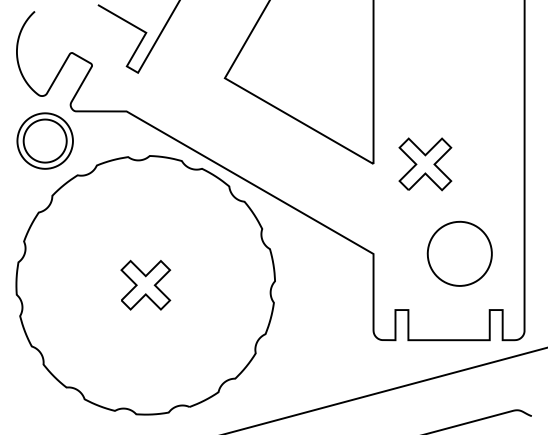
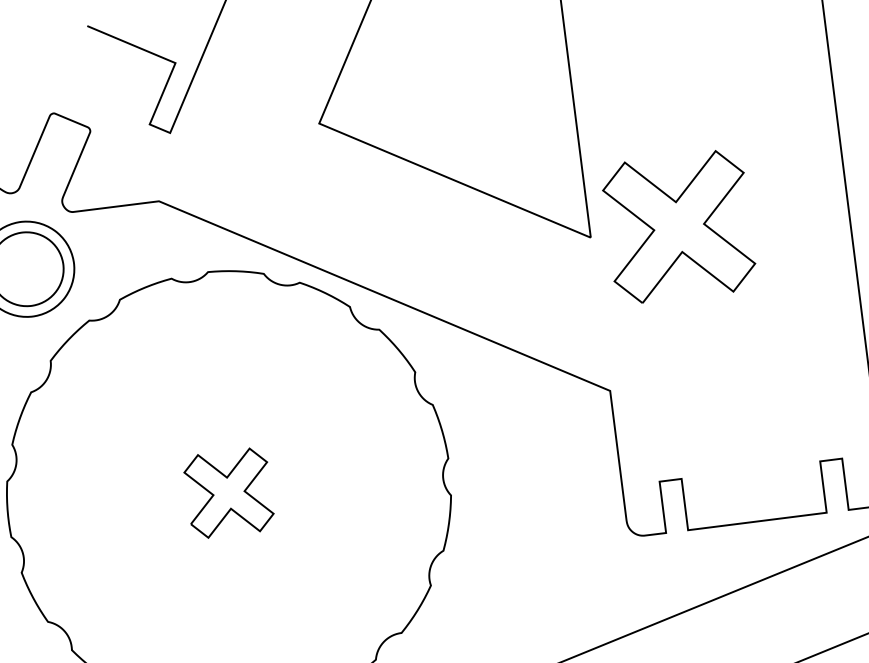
part: (425, 164) -> (679, 227), size x1.6
part: (459, 253) -> (756, 371), removed

